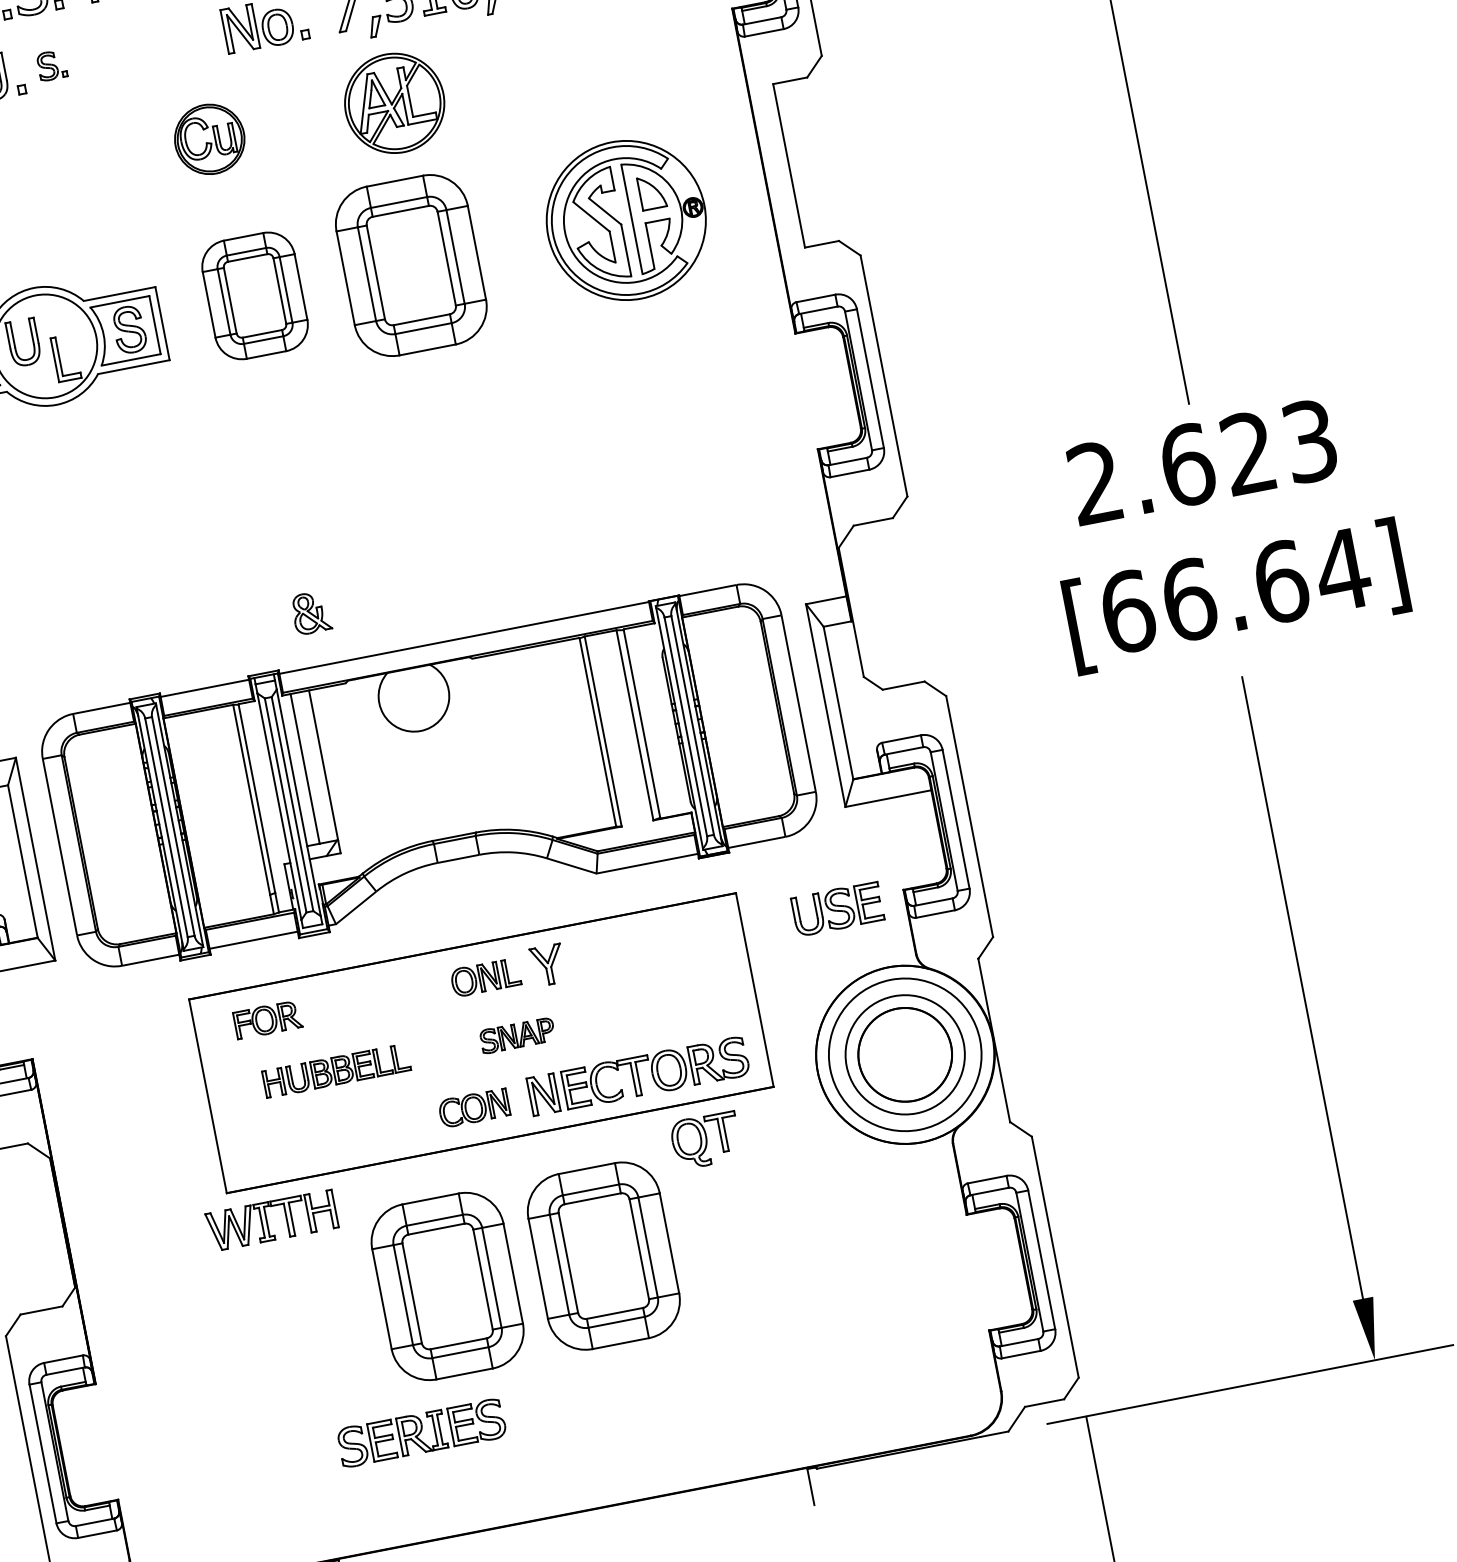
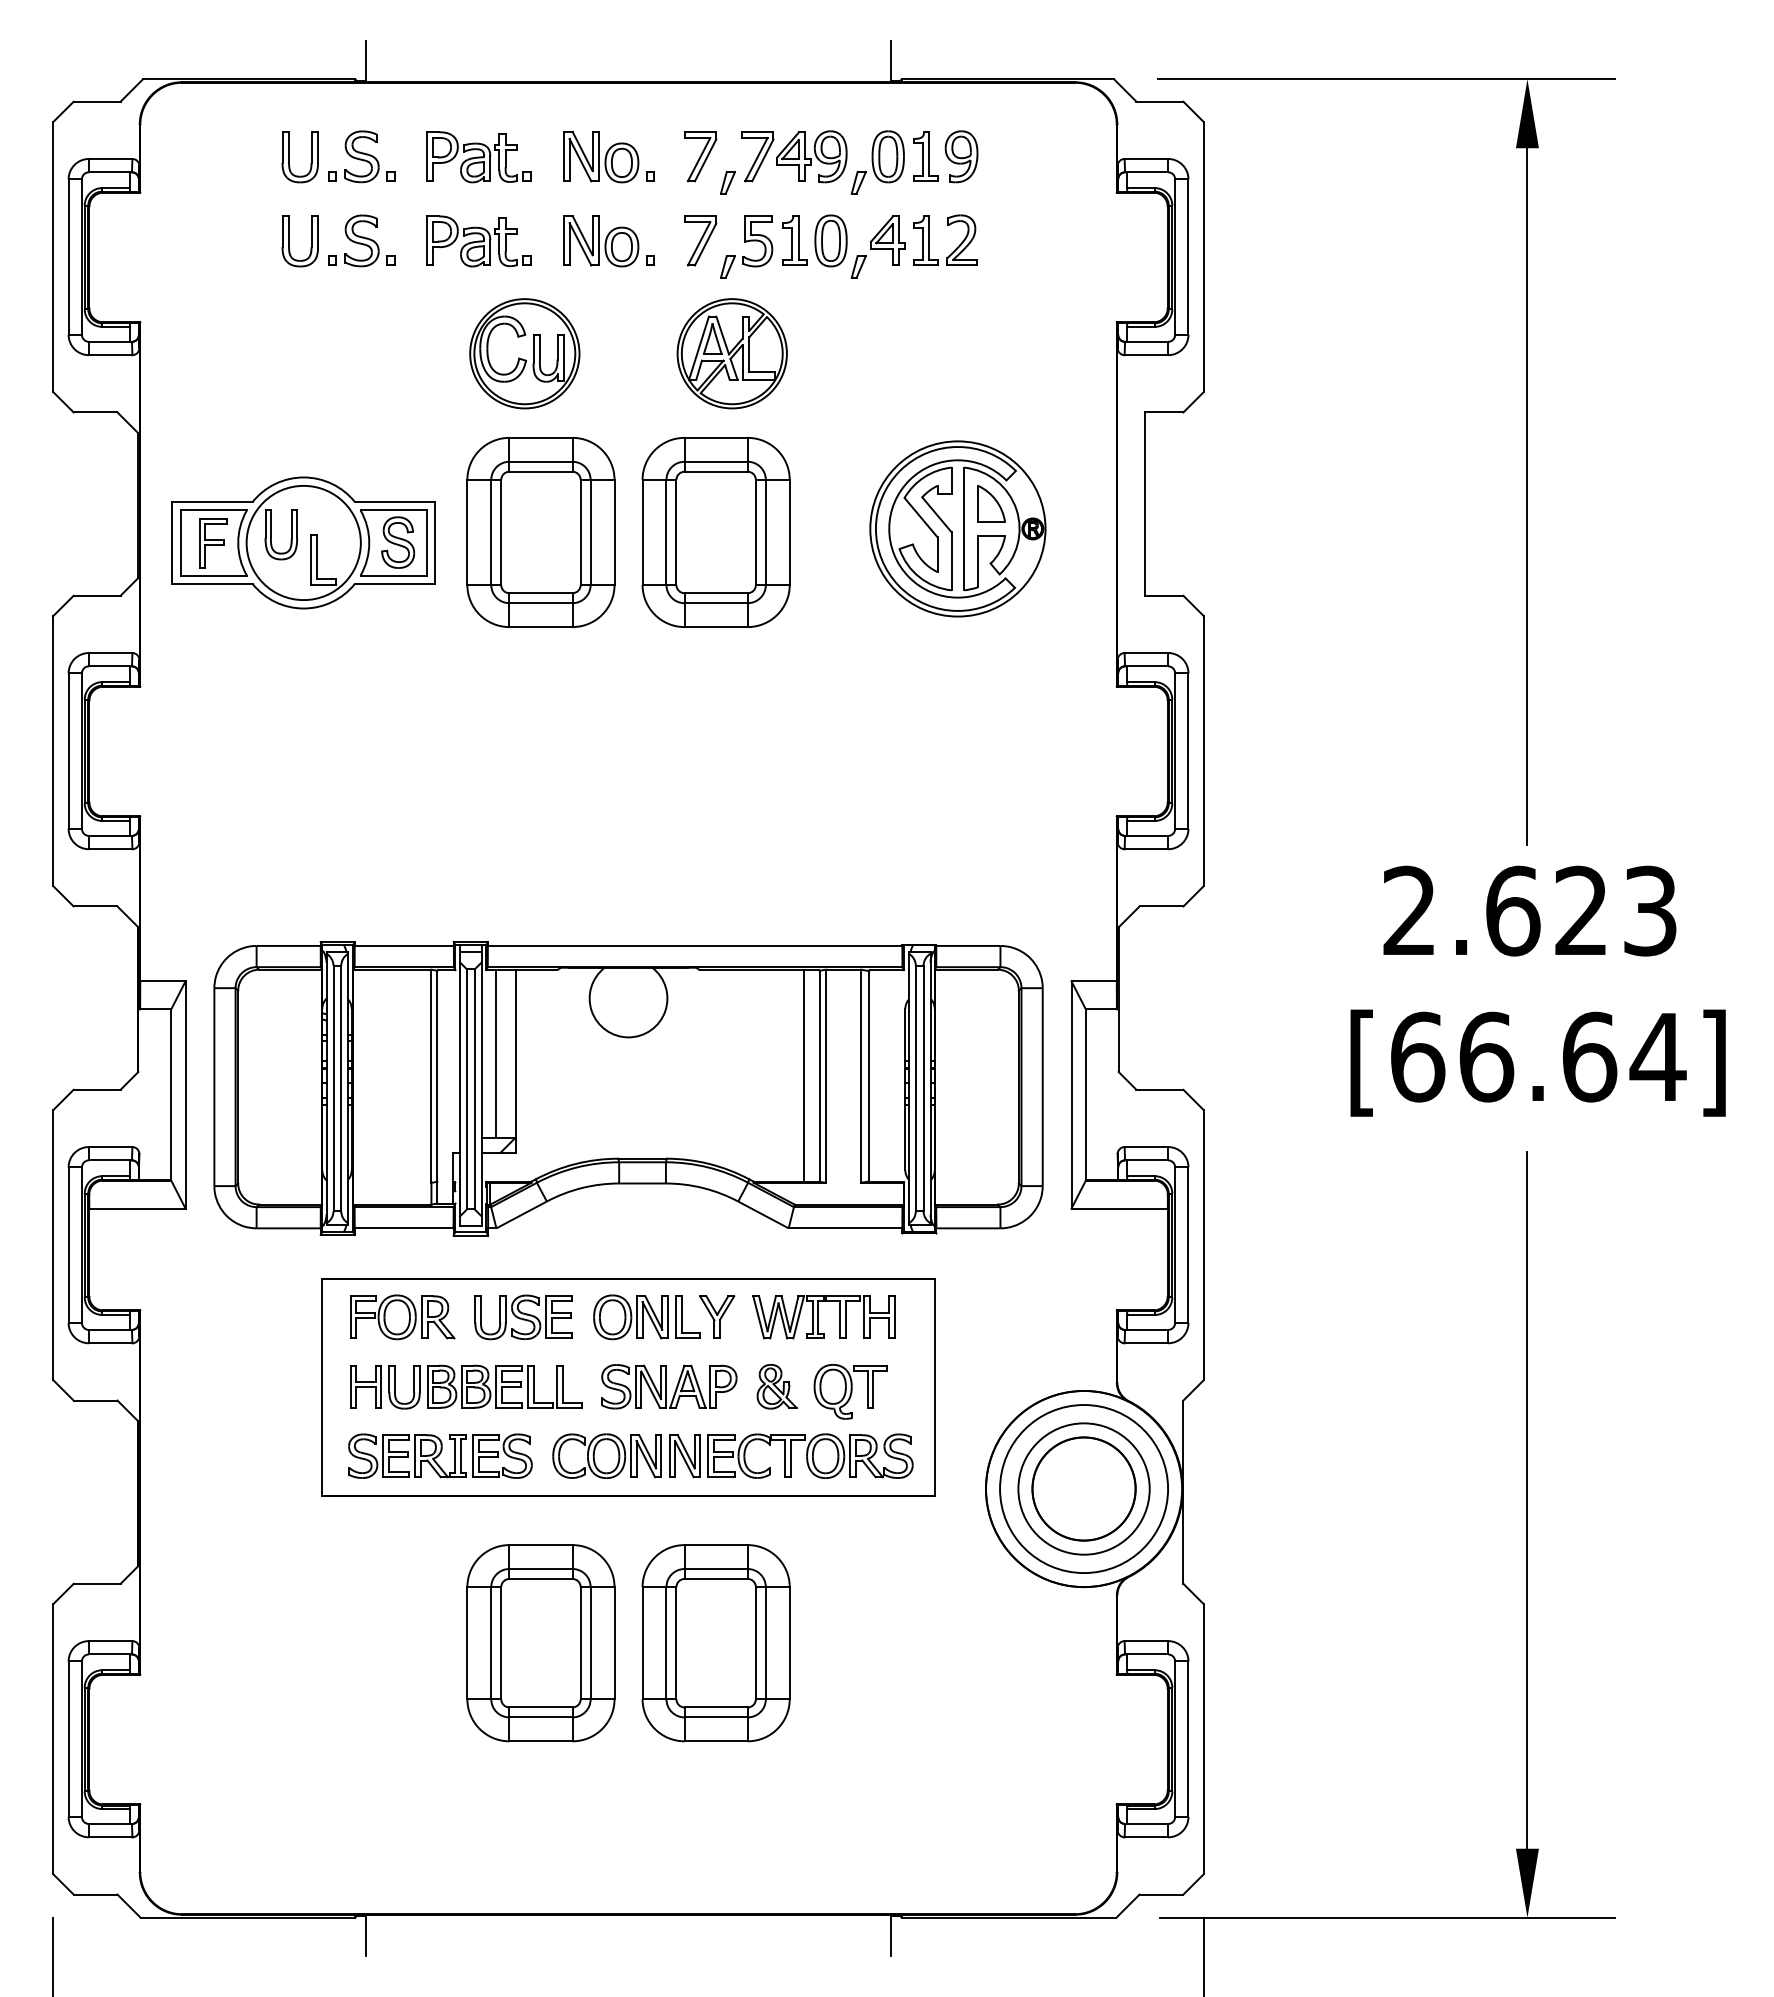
part: (148, 47) -> (478, 241), added
part: (51, 65) -> (369, 240), size x1.67
part: (209, 139) -> (524, 353), size x1.43
part: (254, 296) -> (540, 532), size x1.43
part: (310, 612) -> (776, 1386), moved
line: (583, 734) -> (803, 1075), added
part: (837, 909) -> (523, 1317), moved
part: (485, 977) -> (646, 1317), size x1.43
part: (267, 1020) -> (402, 1317), size x1.43
part: (517, 1035) -> (669, 1386), size x1.67
part: (336, 1070) -> (466, 1386), size x1.43
part: (473, 1107) -> (606, 1455), size x1.43
part: (705, 1140) -> (850, 1391), moved
part: (271, 1221) -> (823, 1317), moved
part: (421, 1432) -> (440, 1455), moved

